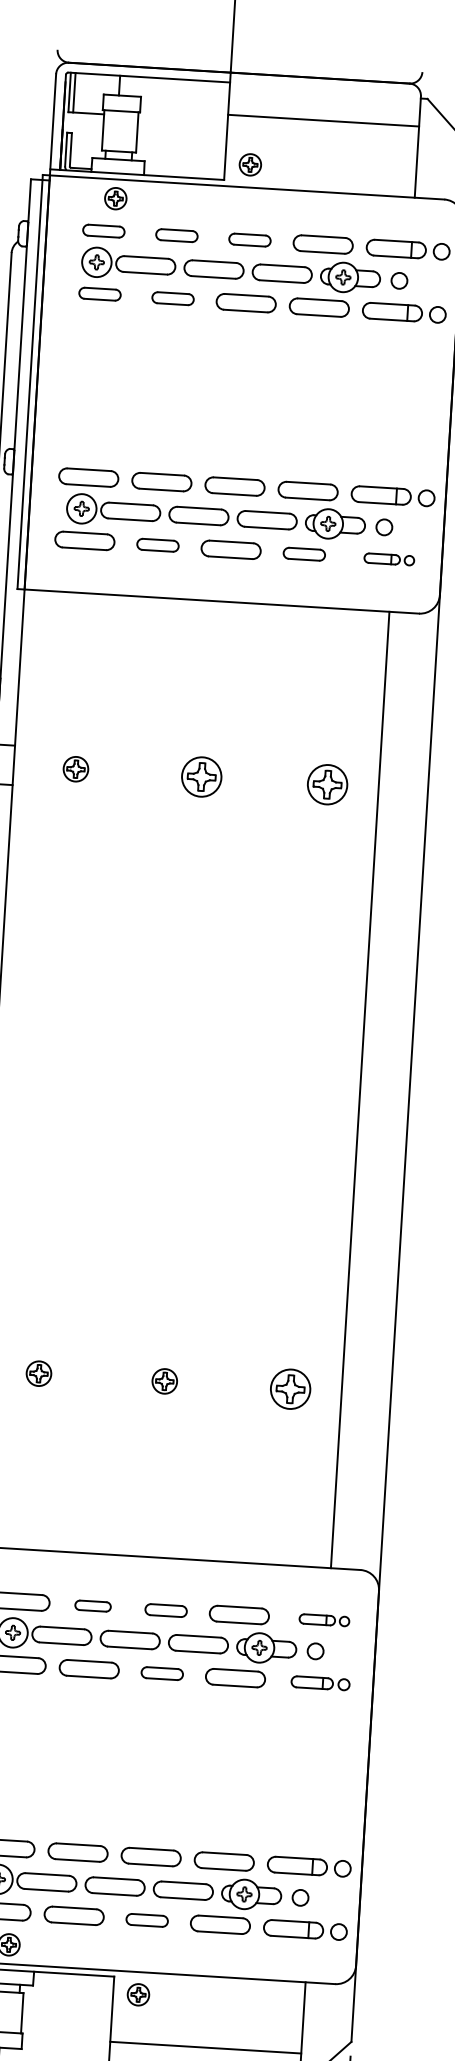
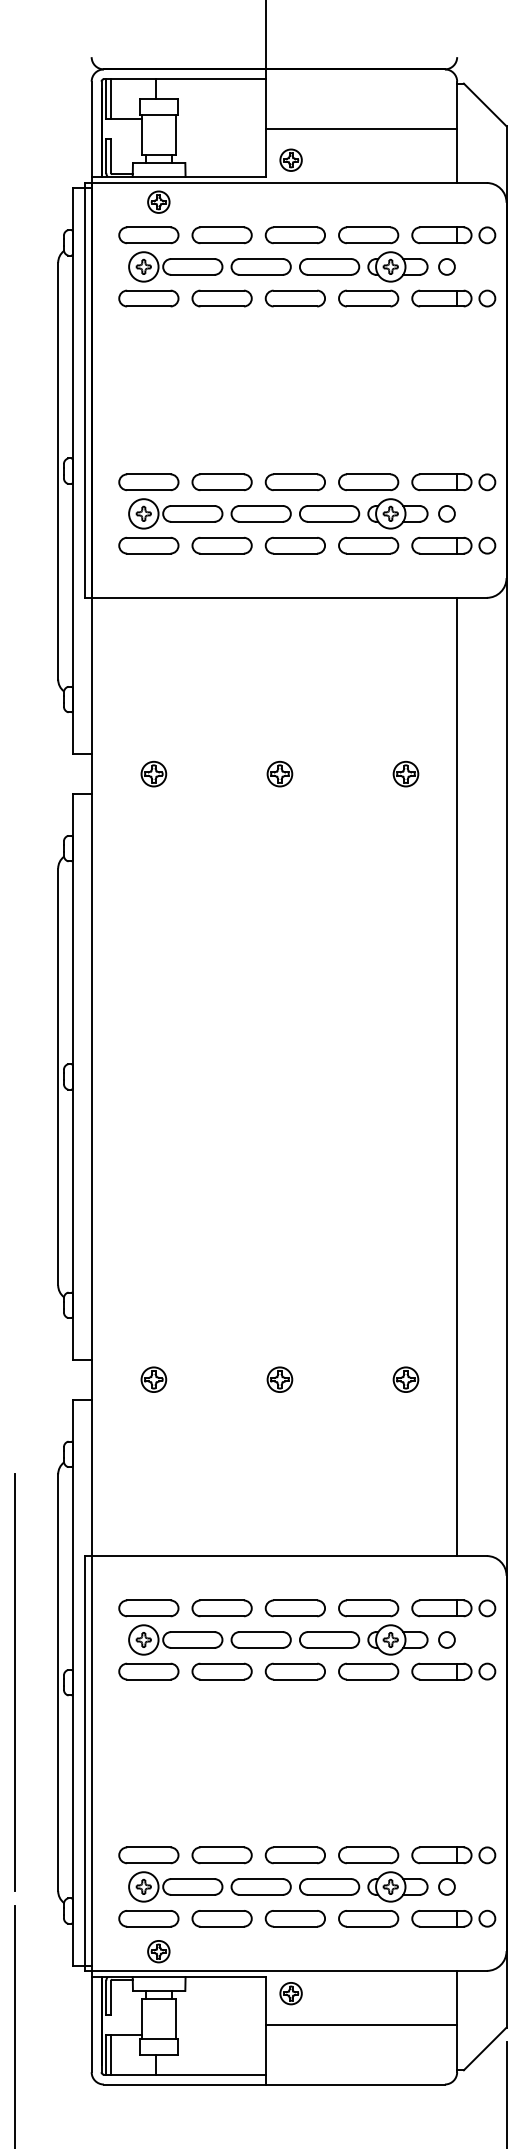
line: (323, 120) -> (361, 128), moved
part: (103, 231) -> (148, 235), size x1.43
part: (176, 235) -> (221, 235), size x1.43
part: (249, 240) -> (294, 235), size x1.43
part: (99, 294) -> (148, 298), size x1.43
part: (172, 298) -> (221, 298), size x1.43
part: (157, 545) -> (221, 545), size x1.43
part: (304, 554) -> (368, 545), size x1.43
part: (388, 559) -> (453, 545), size x1.67
part: (201, 776) -> (279, 773), size x0.62
part: (327, 783) -> (405, 773), size x0.62
part: (290, 1388) -> (405, 1379), size x0.62
part: (92, 1606) -> (221, 1608), size x1.67
part: (165, 1610) -> (294, 1608), size x1.43
part: (324, 1620) -> (453, 1608), size x1.67
part: (161, 1673) -> (294, 1671), size x1.43
part: (320, 1683) -> (453, 1671), size x1.43
part: (146, 1920) -> (294, 1918), size x1.43
line: (205, 2047) -> (361, 2025), moved

